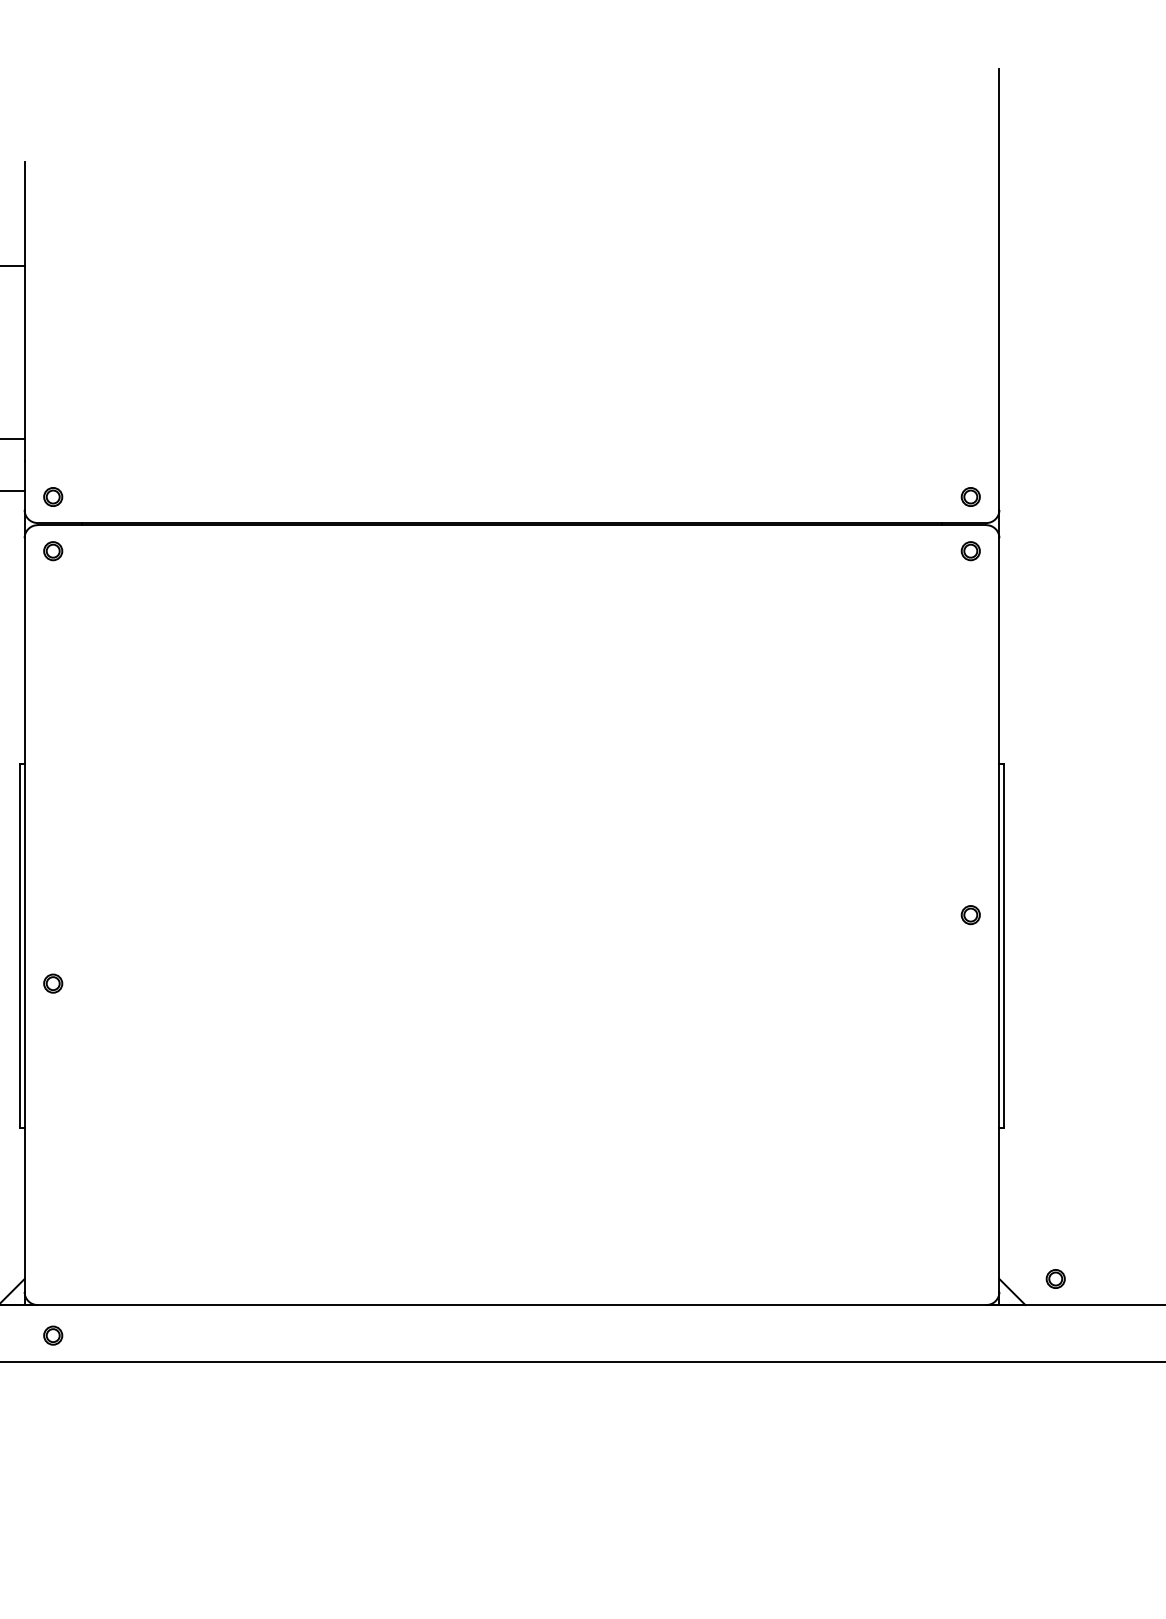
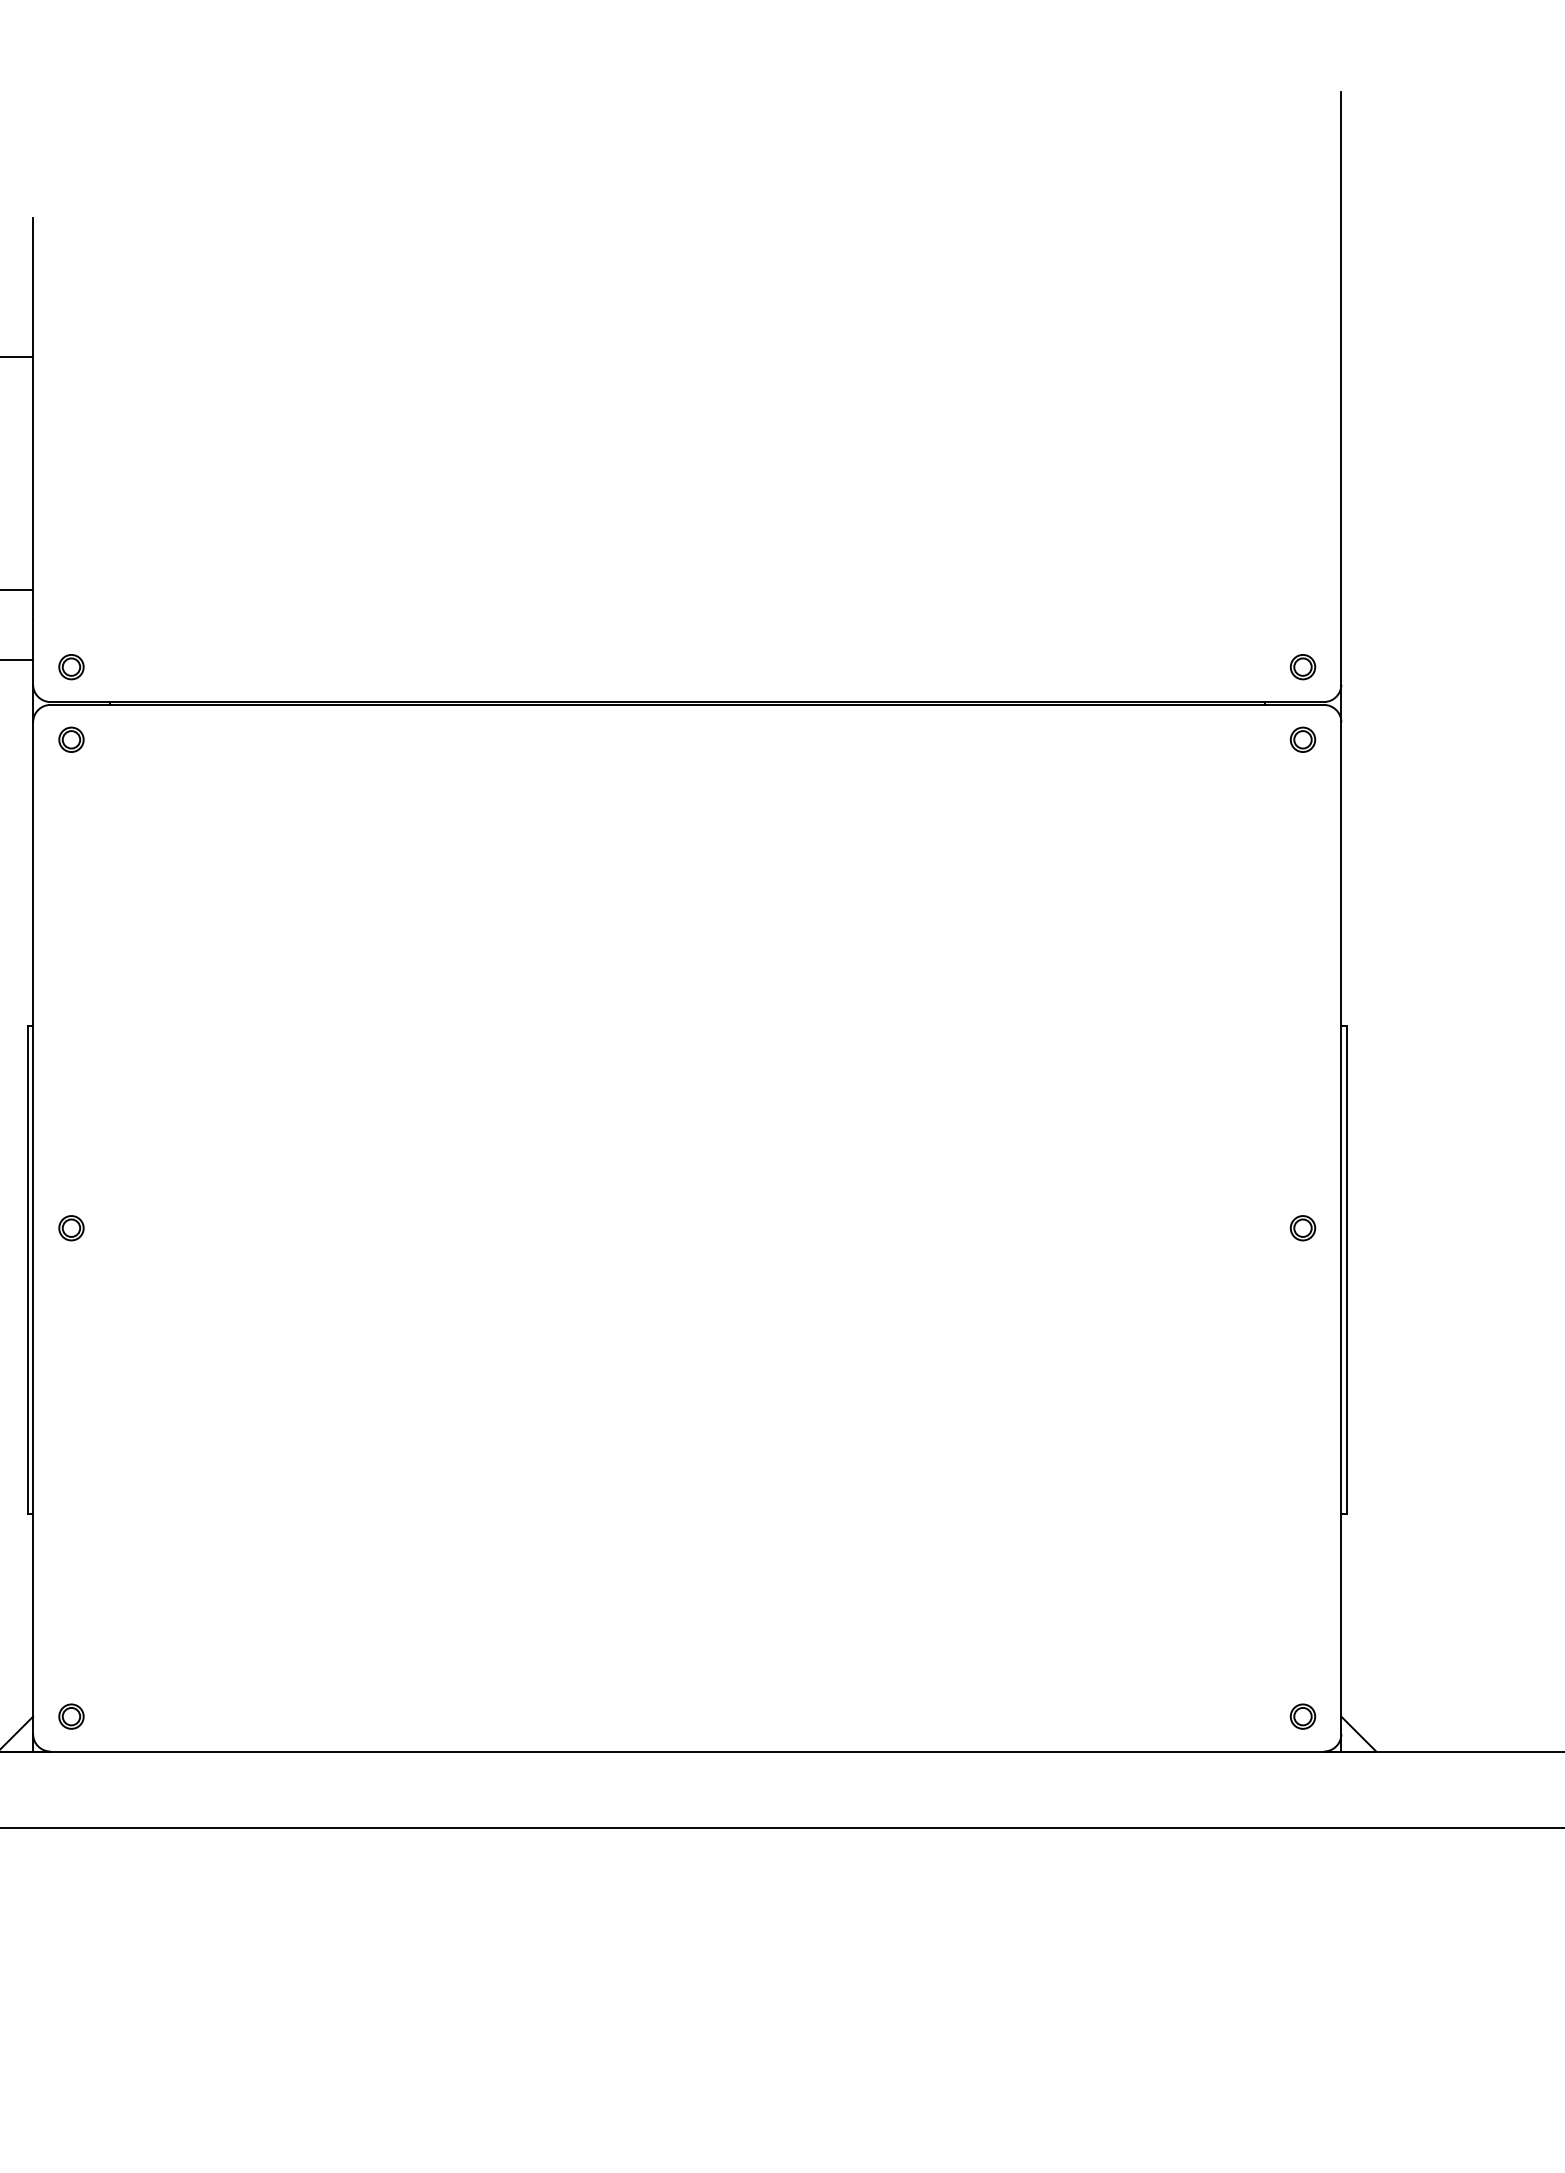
part: (53, 983) -> (71, 1228), moved
part: (1055, 1278) -> (1302, 1716), moved
part: (53, 1335) -> (71, 1716), moved

